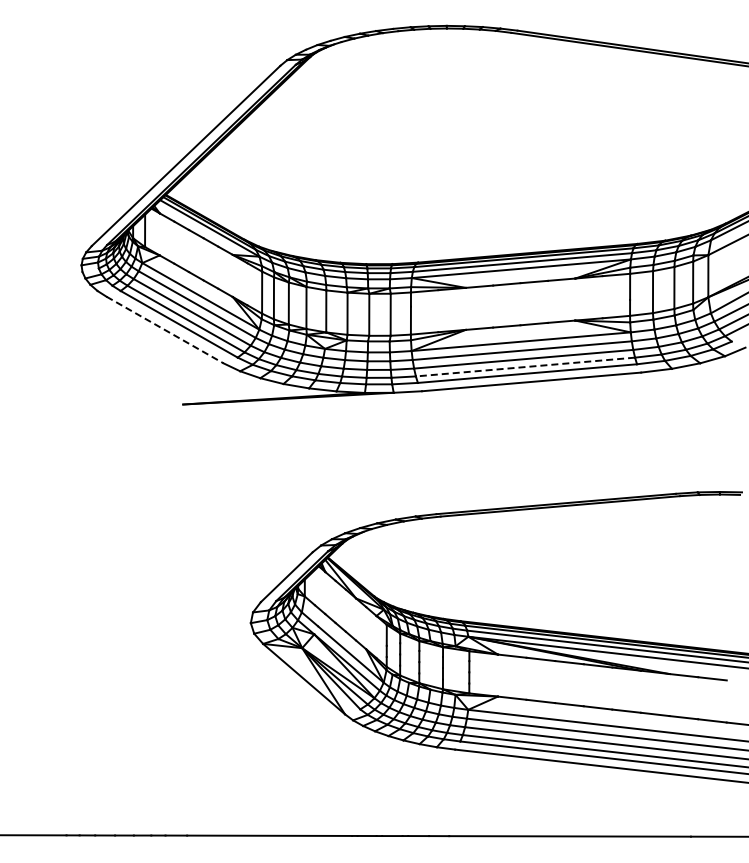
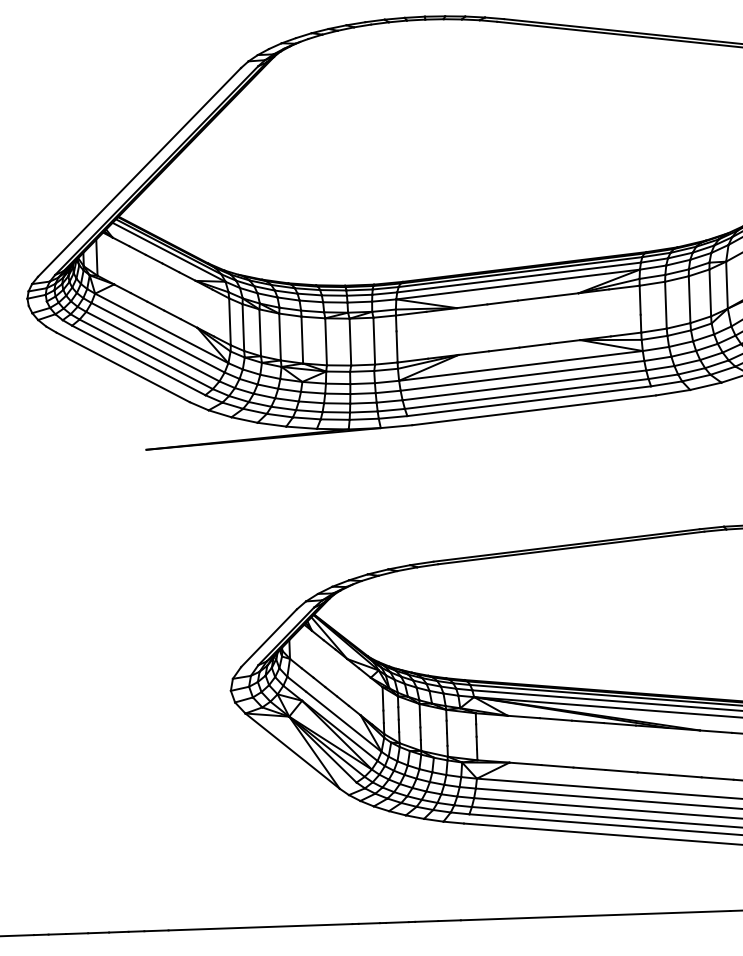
line: (165, 330) -> (123, 367), dashed -> solid
line: (525, 367) -> (526, 394), dashed -> solid

